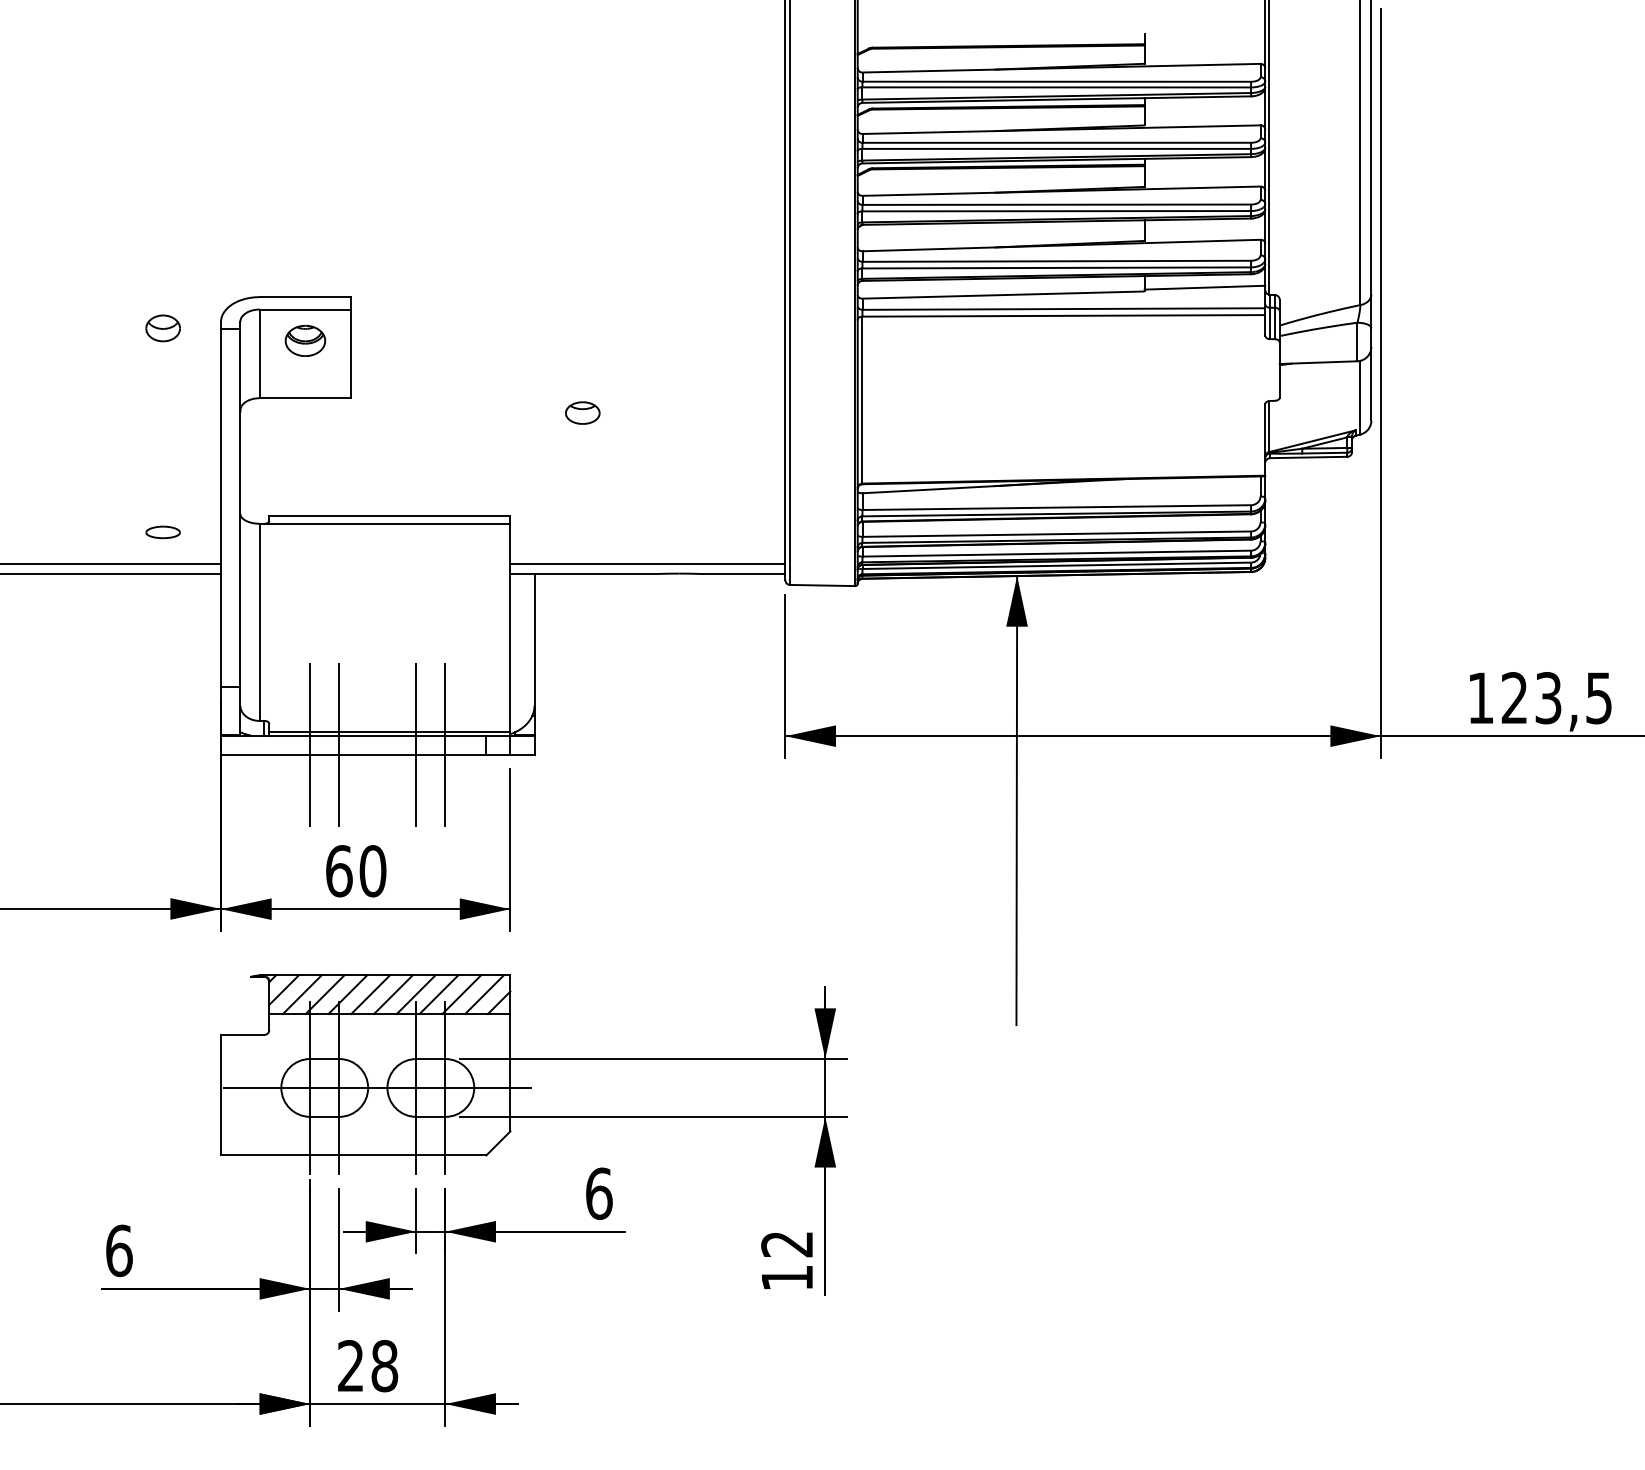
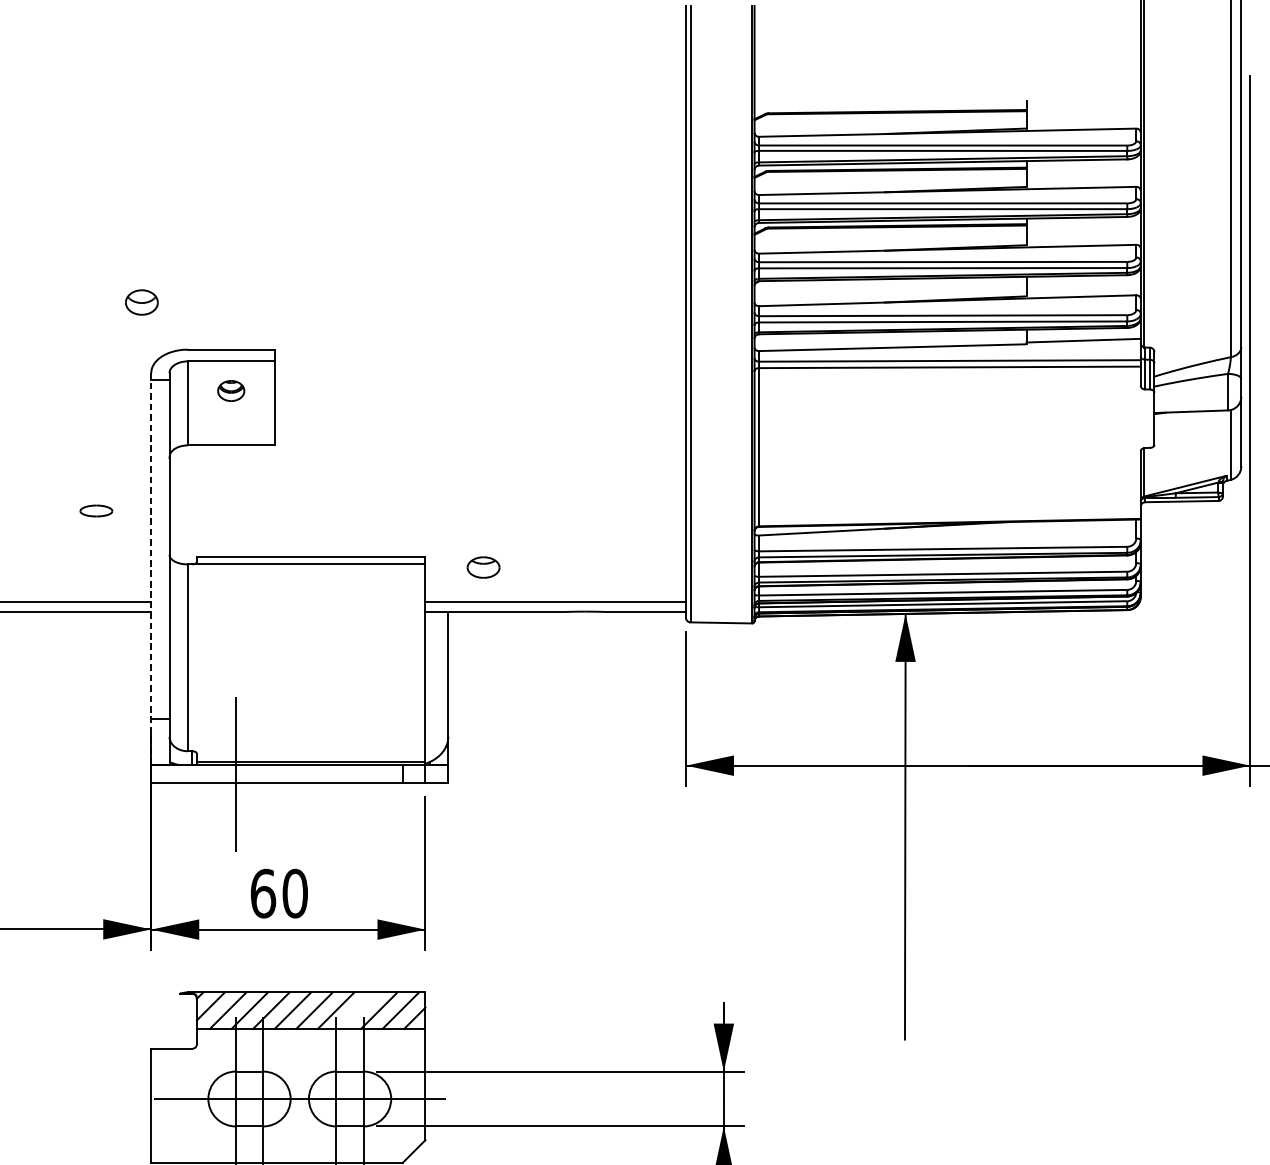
part: (162, 328) -> (141, 302), moved
part: (305, 340) -> (231, 390), size x0.7
part: (582, 412) -> (483, 566), moved
line: (221, 528) -> (151, 568), solid -> dashed
part: (162, 532) -> (95, 511), moved
line: (339, 745) -> (263, 774), removed
line: (416, 745) -> (336, 774), removed
line: (445, 745) -> (363, 774), removed
line: (438, 994) -> (357, 1010), removed

